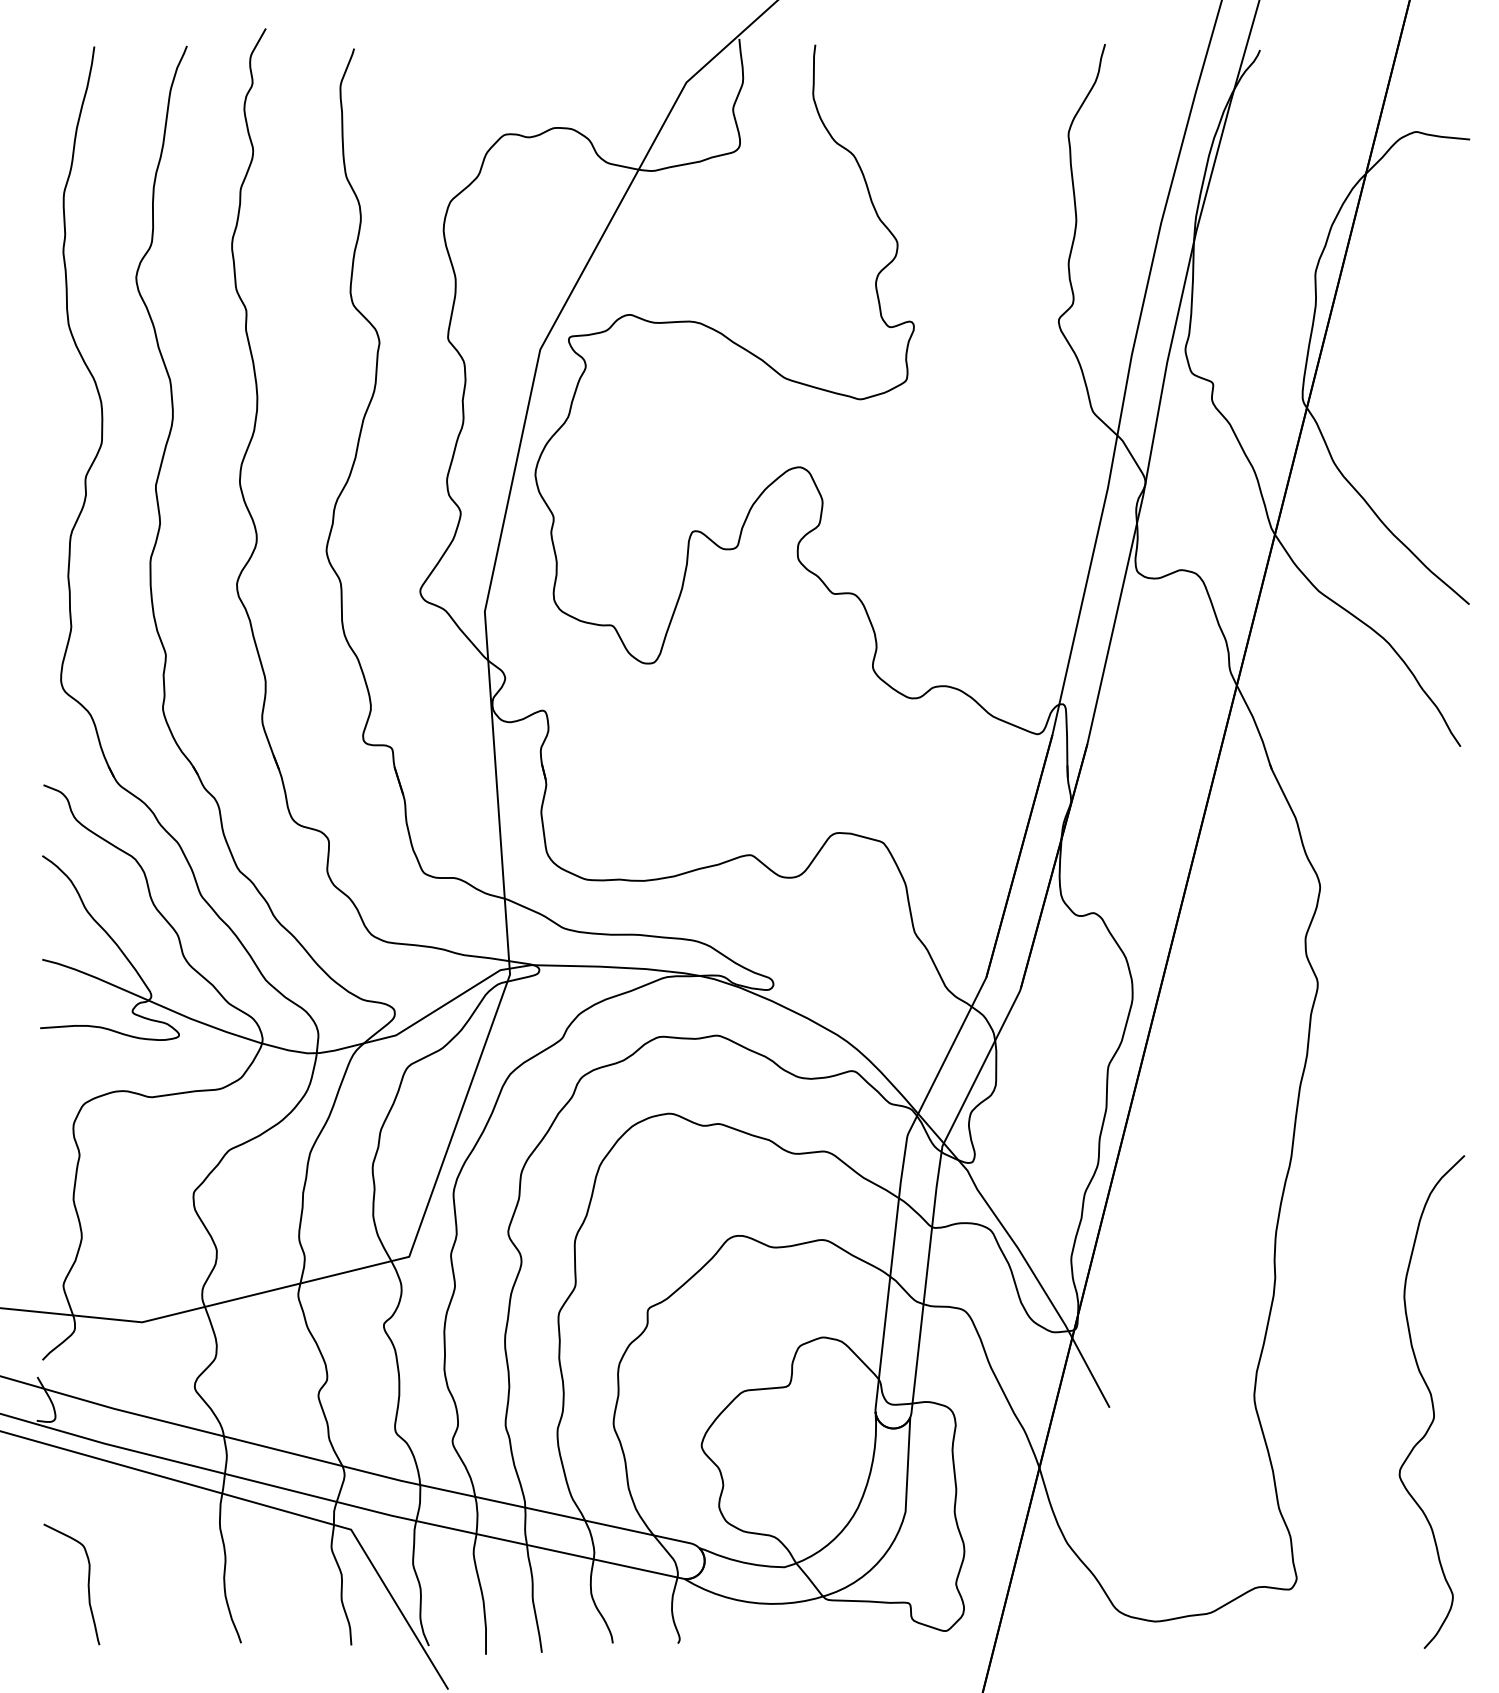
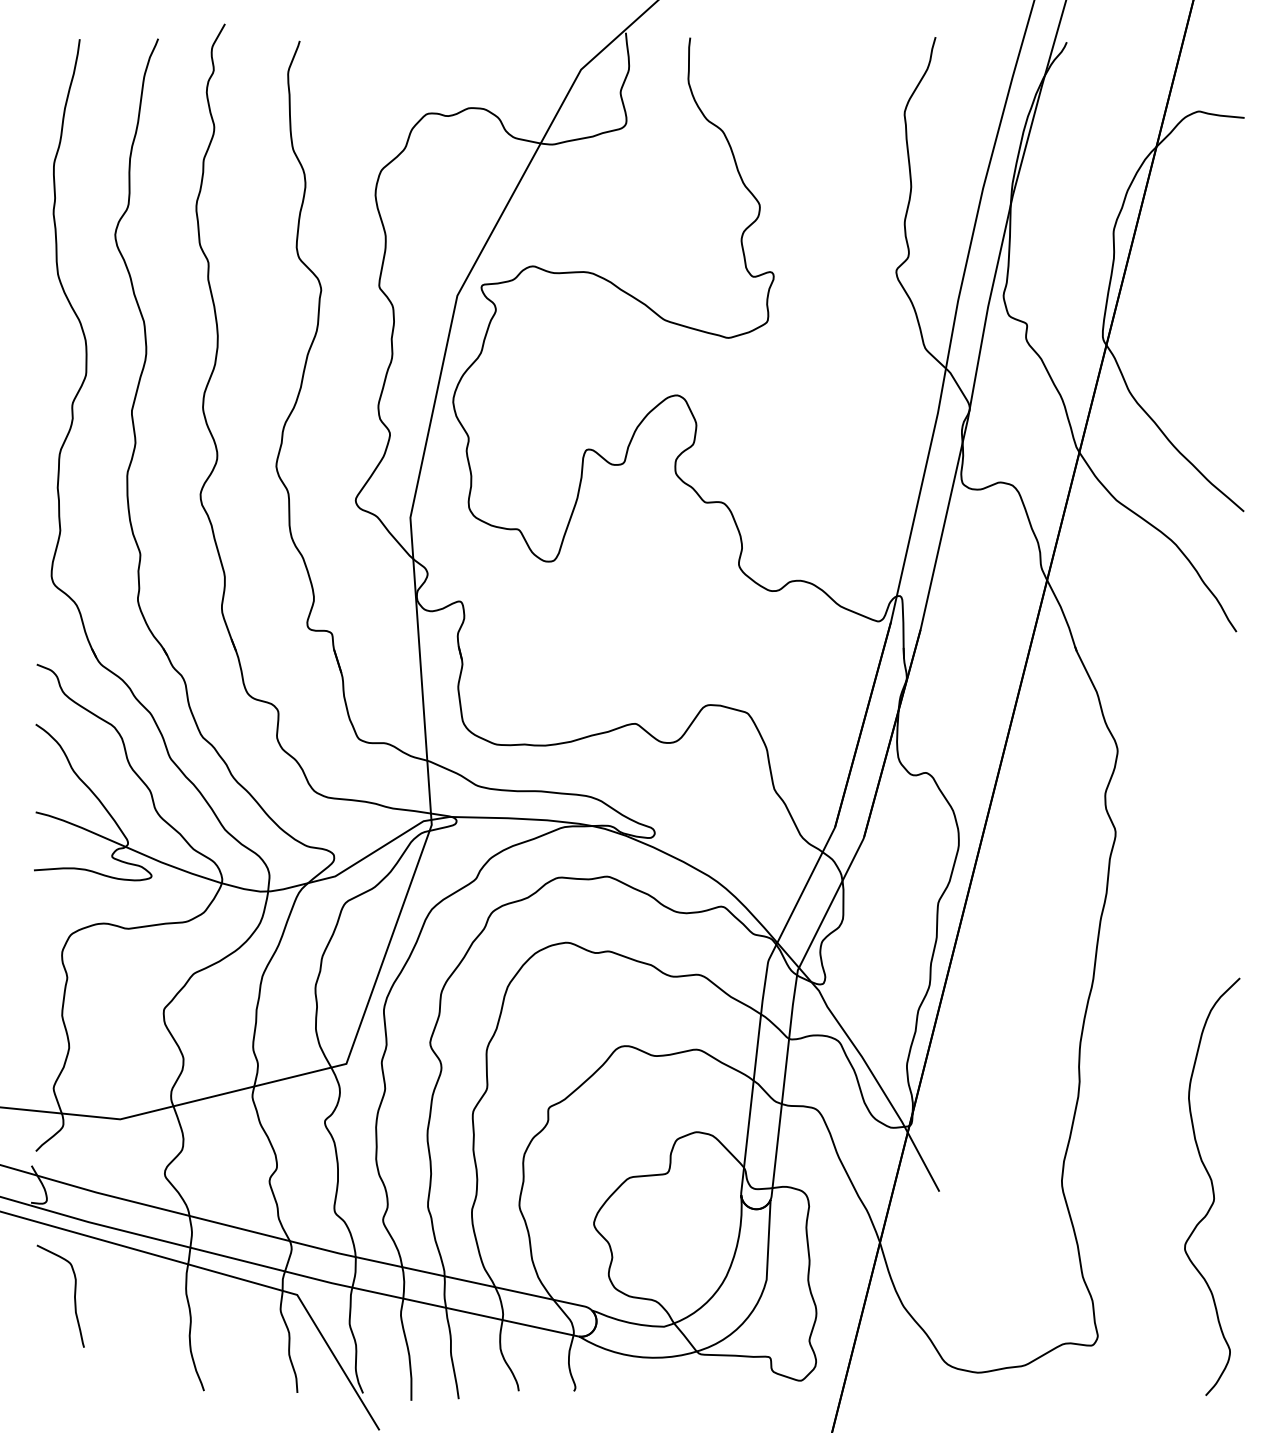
curve: (88, 1583) -> (74, 1295), moved

